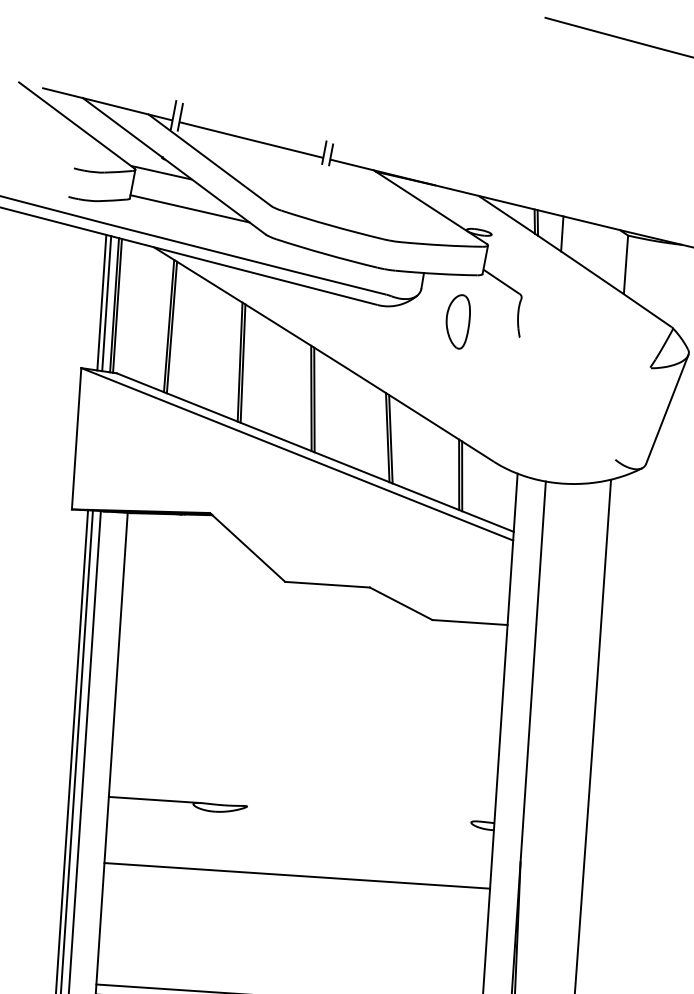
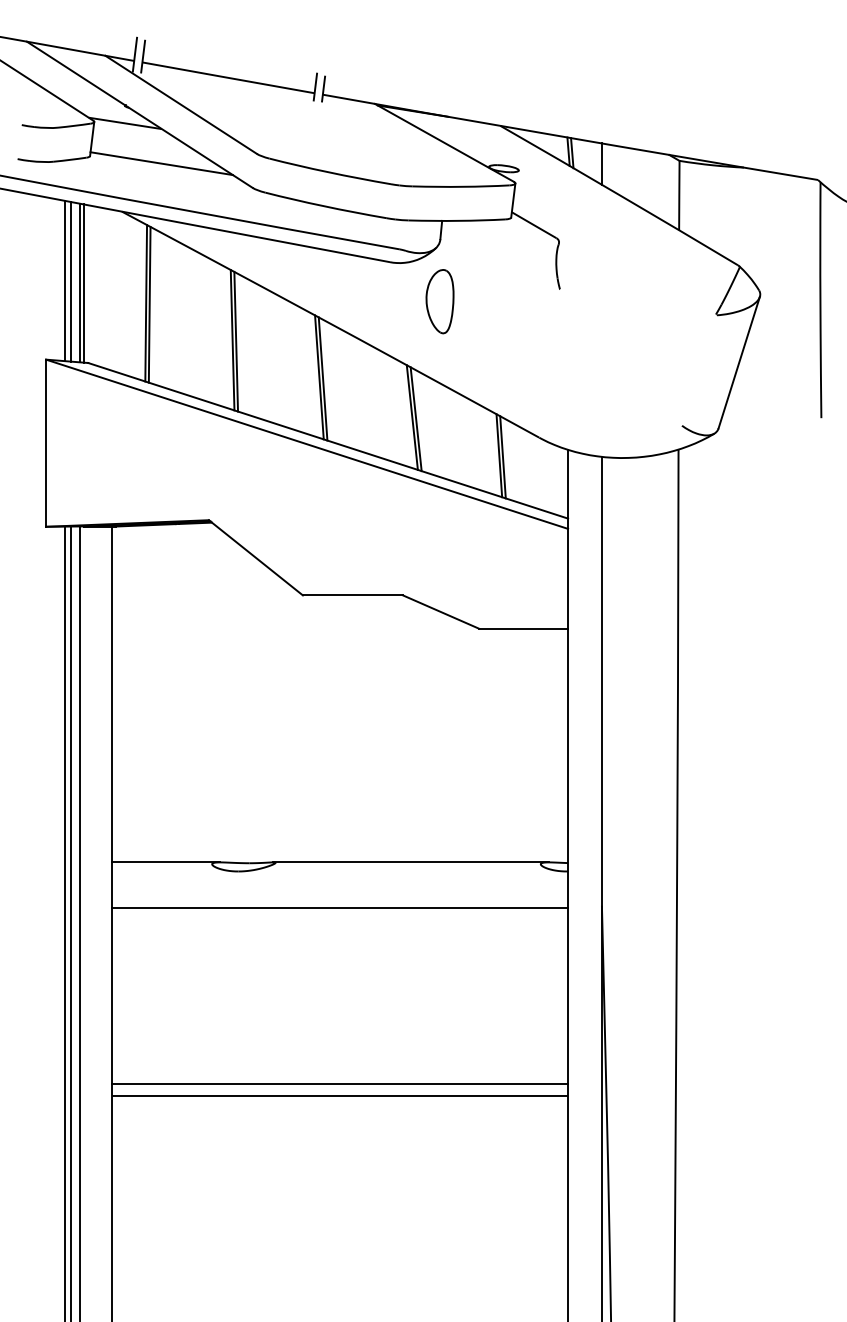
part: (457, 321) -> (439, 301), moved
line: (361, 813) -> (410, 862), added
line: (297, 875) -> (340, 907), moved

